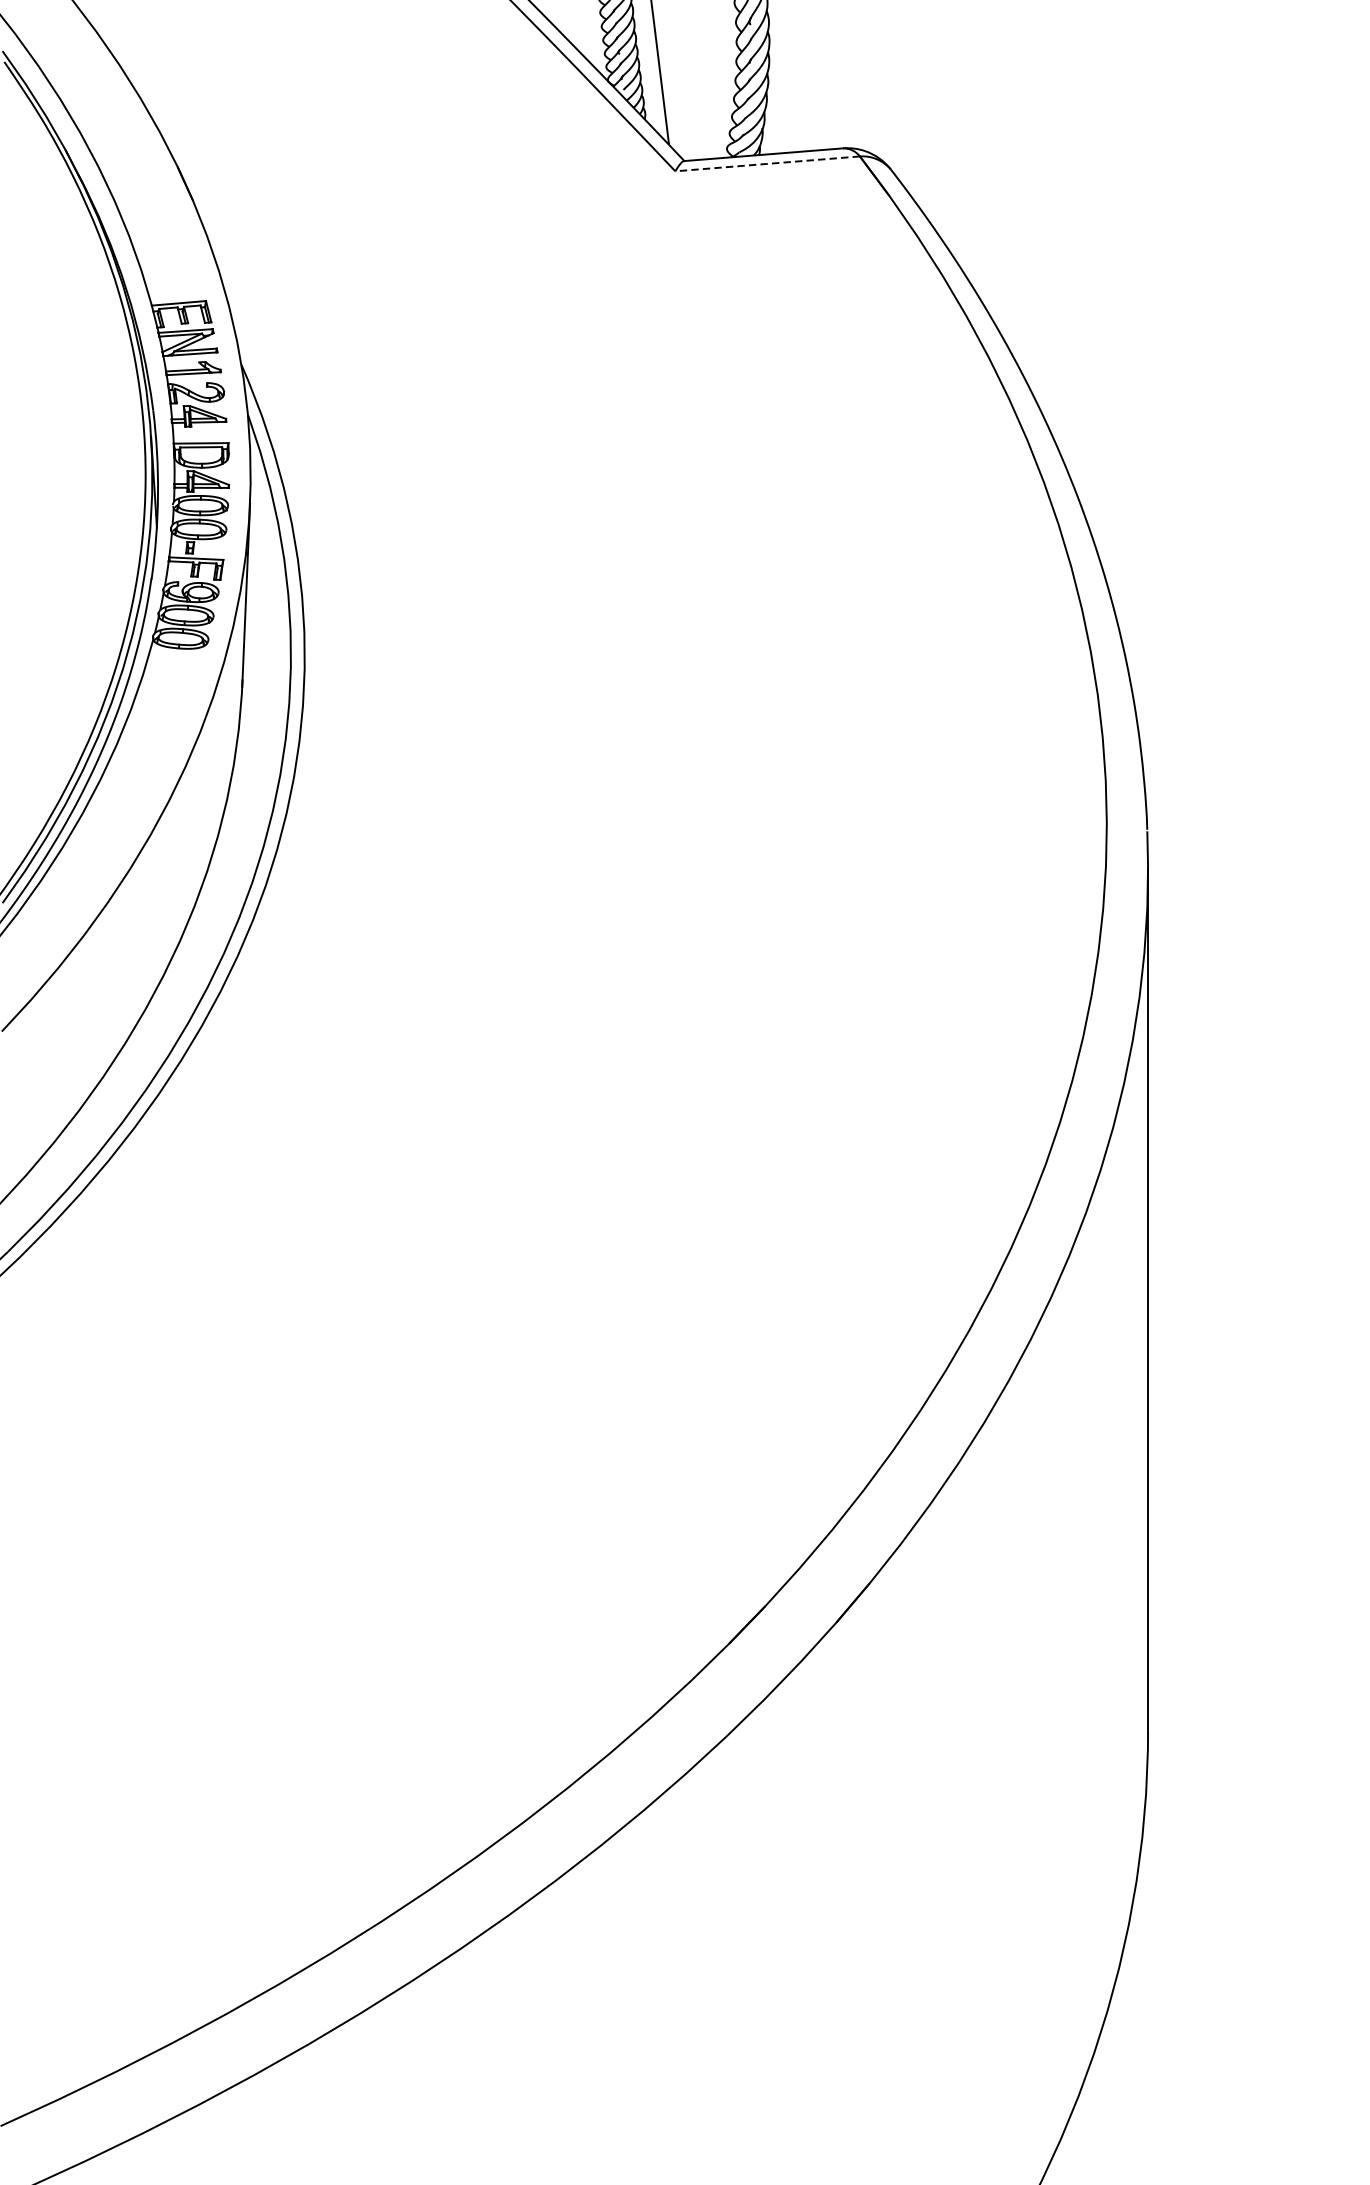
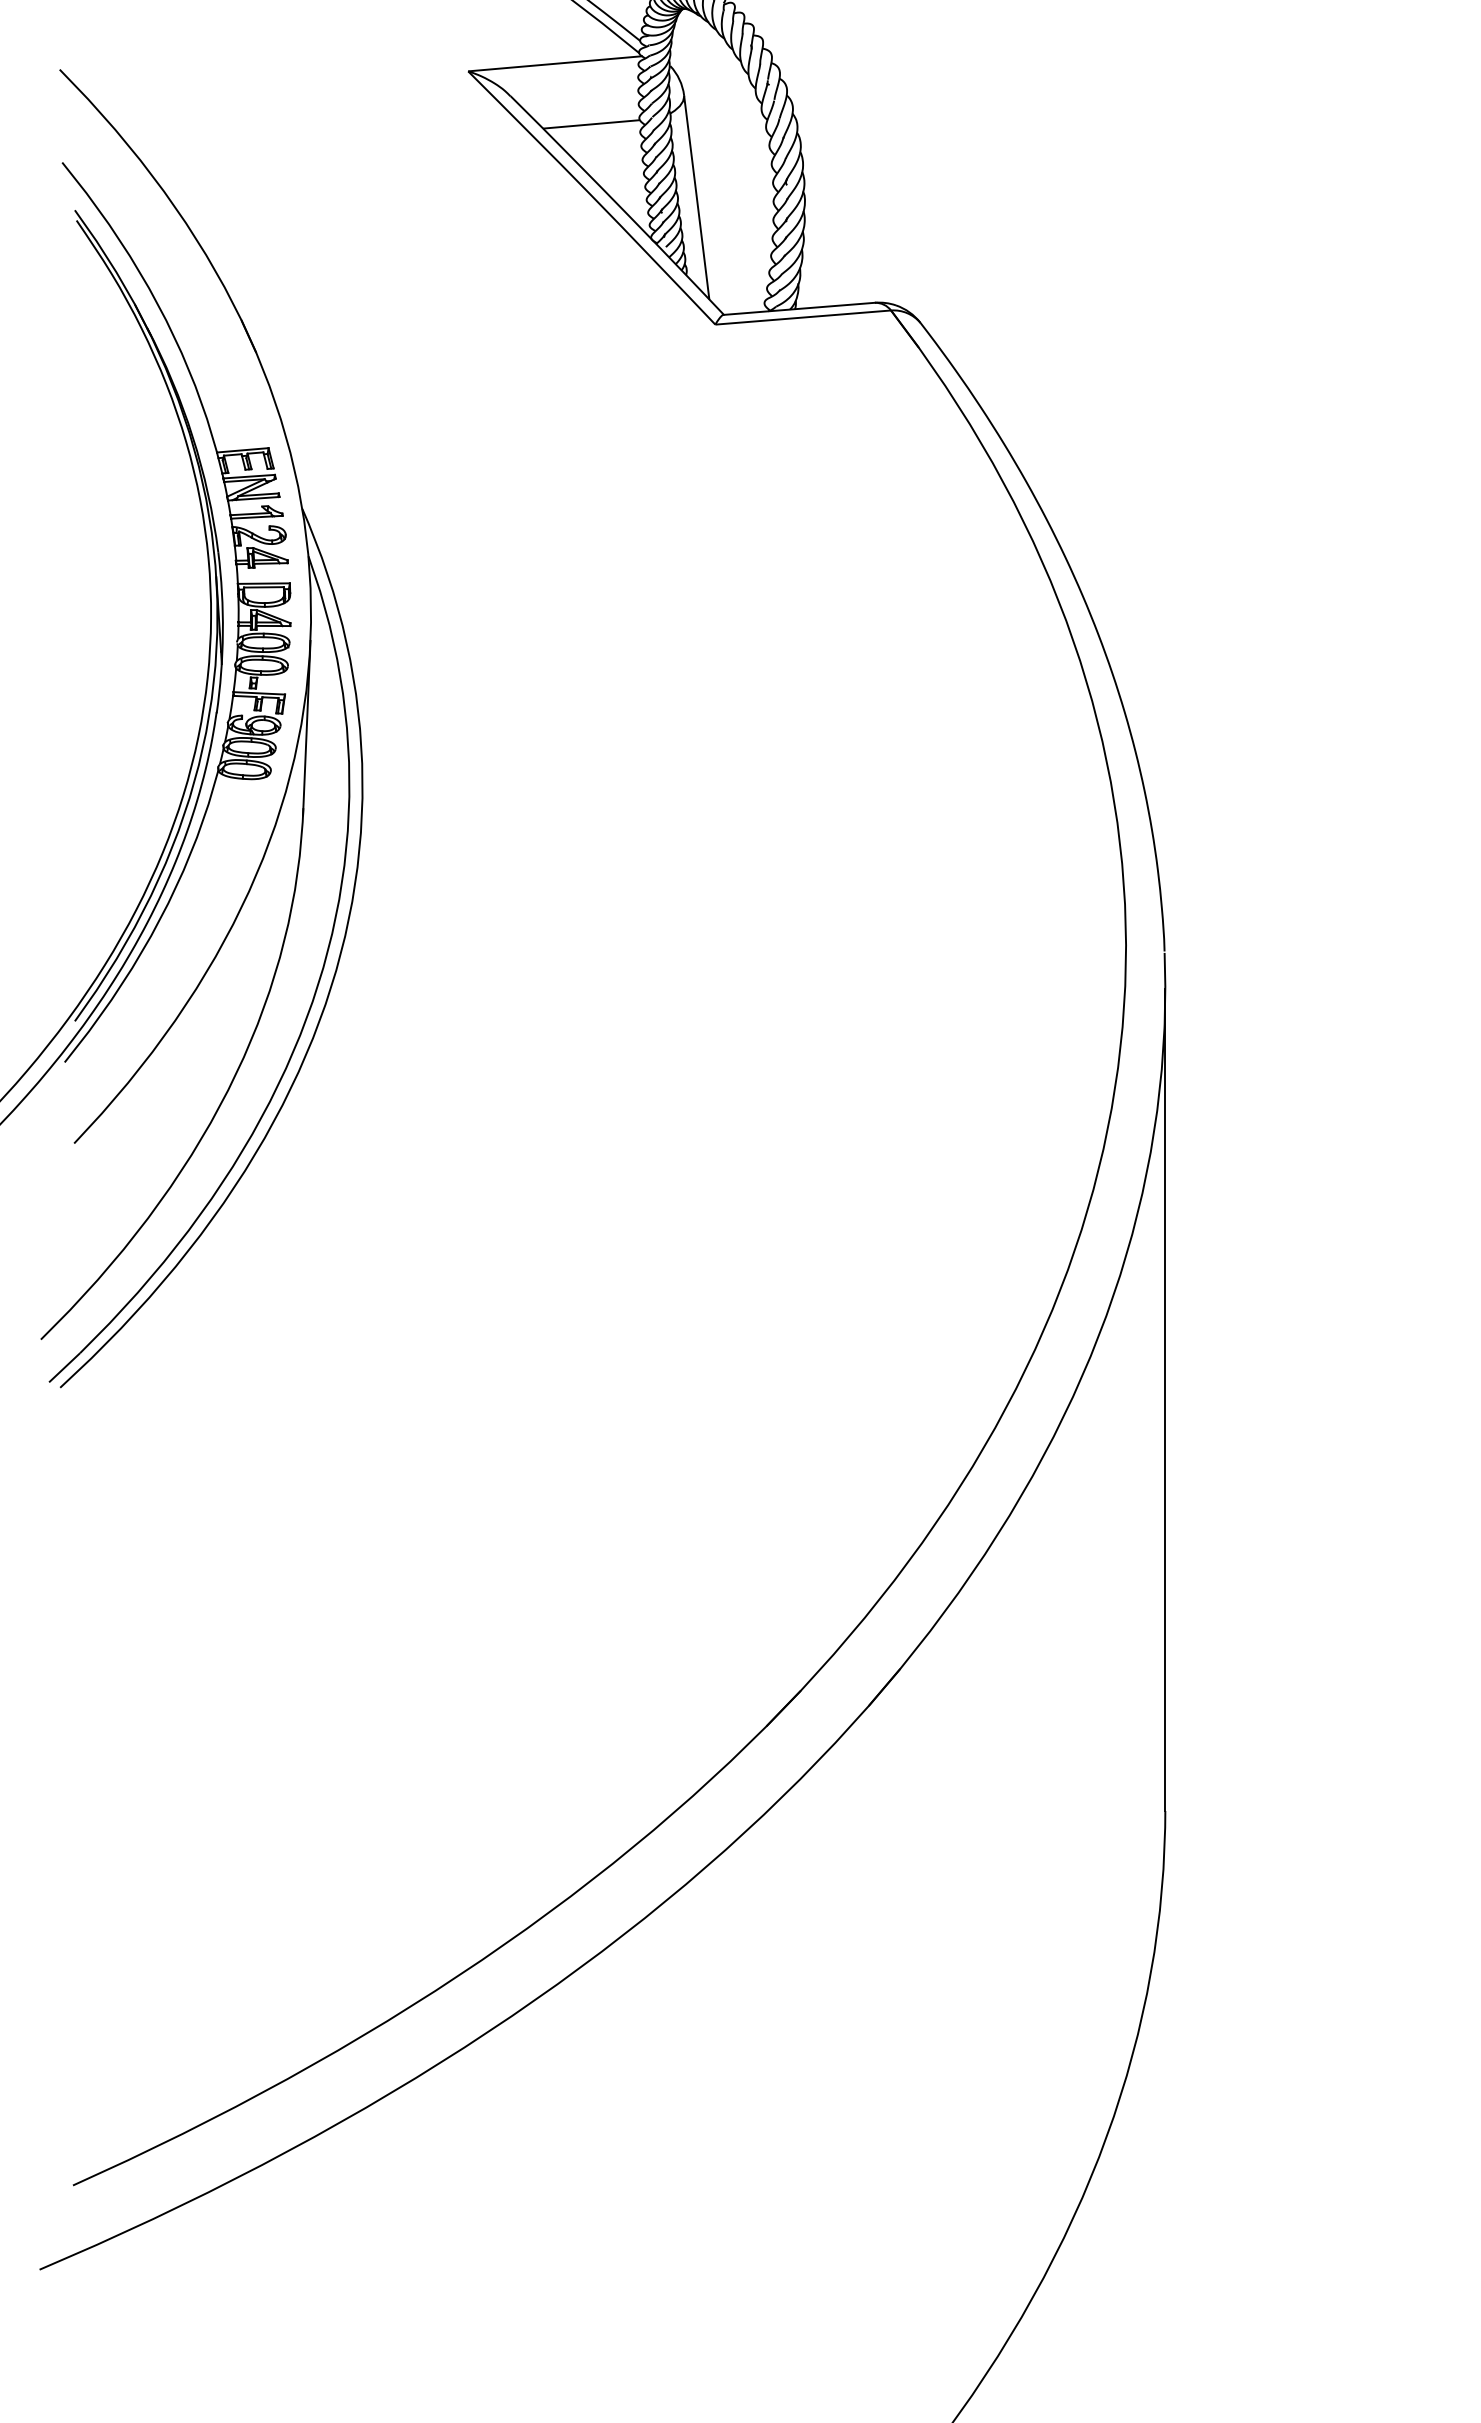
line: (766, 163) -> (802, 317), dashed -> solid

